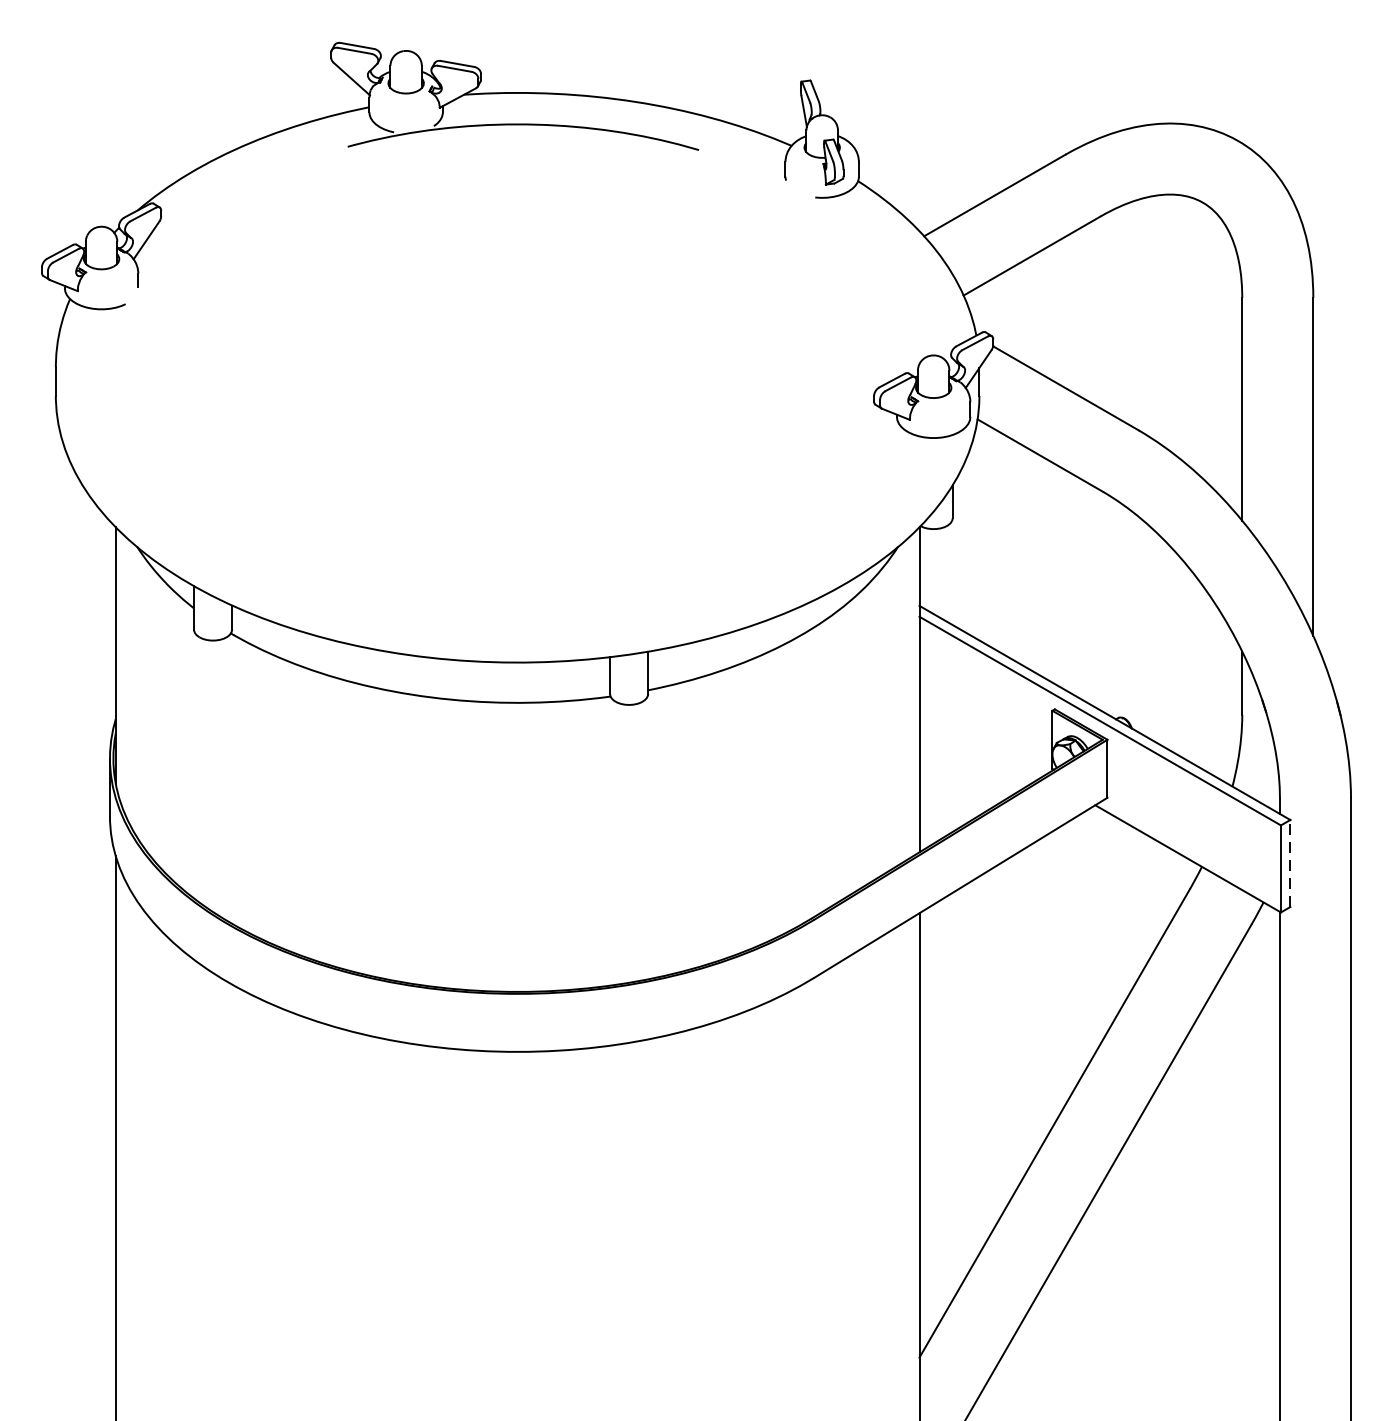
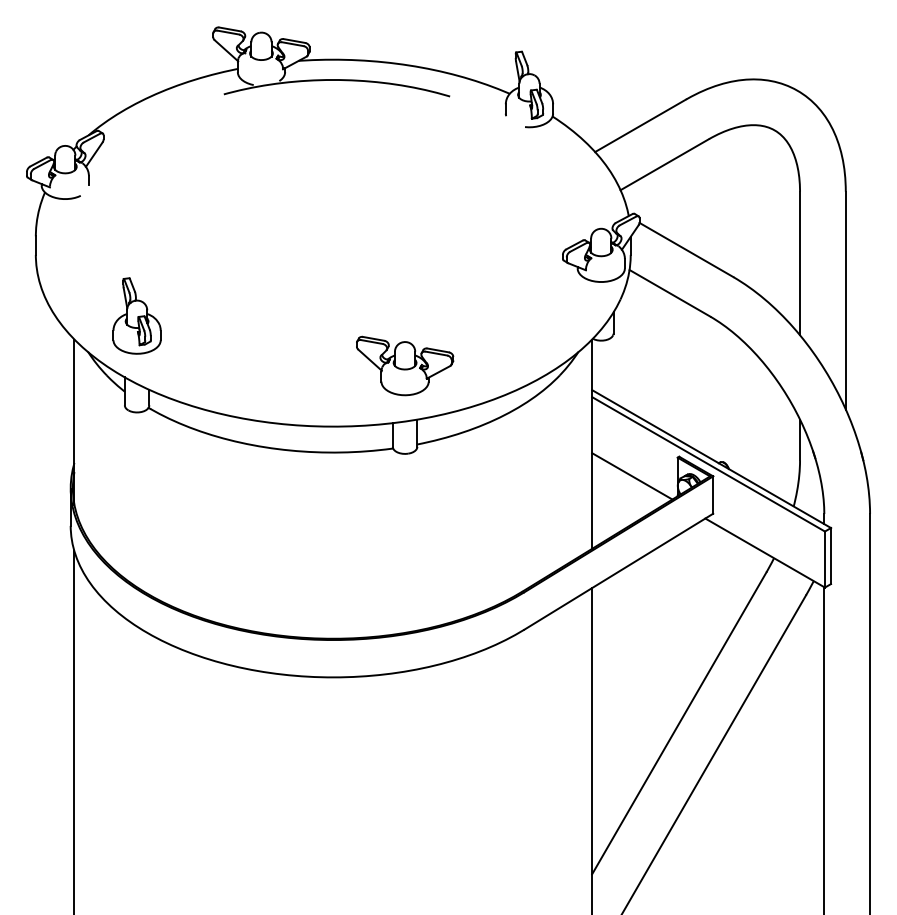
part: (212, 490) -> (136, 315), added
part: (629, 567) -> (405, 365), added
line: (982, 739) -> (632, 476), added
line: (1291, 862) -> (831, 555), dashed -> solid

